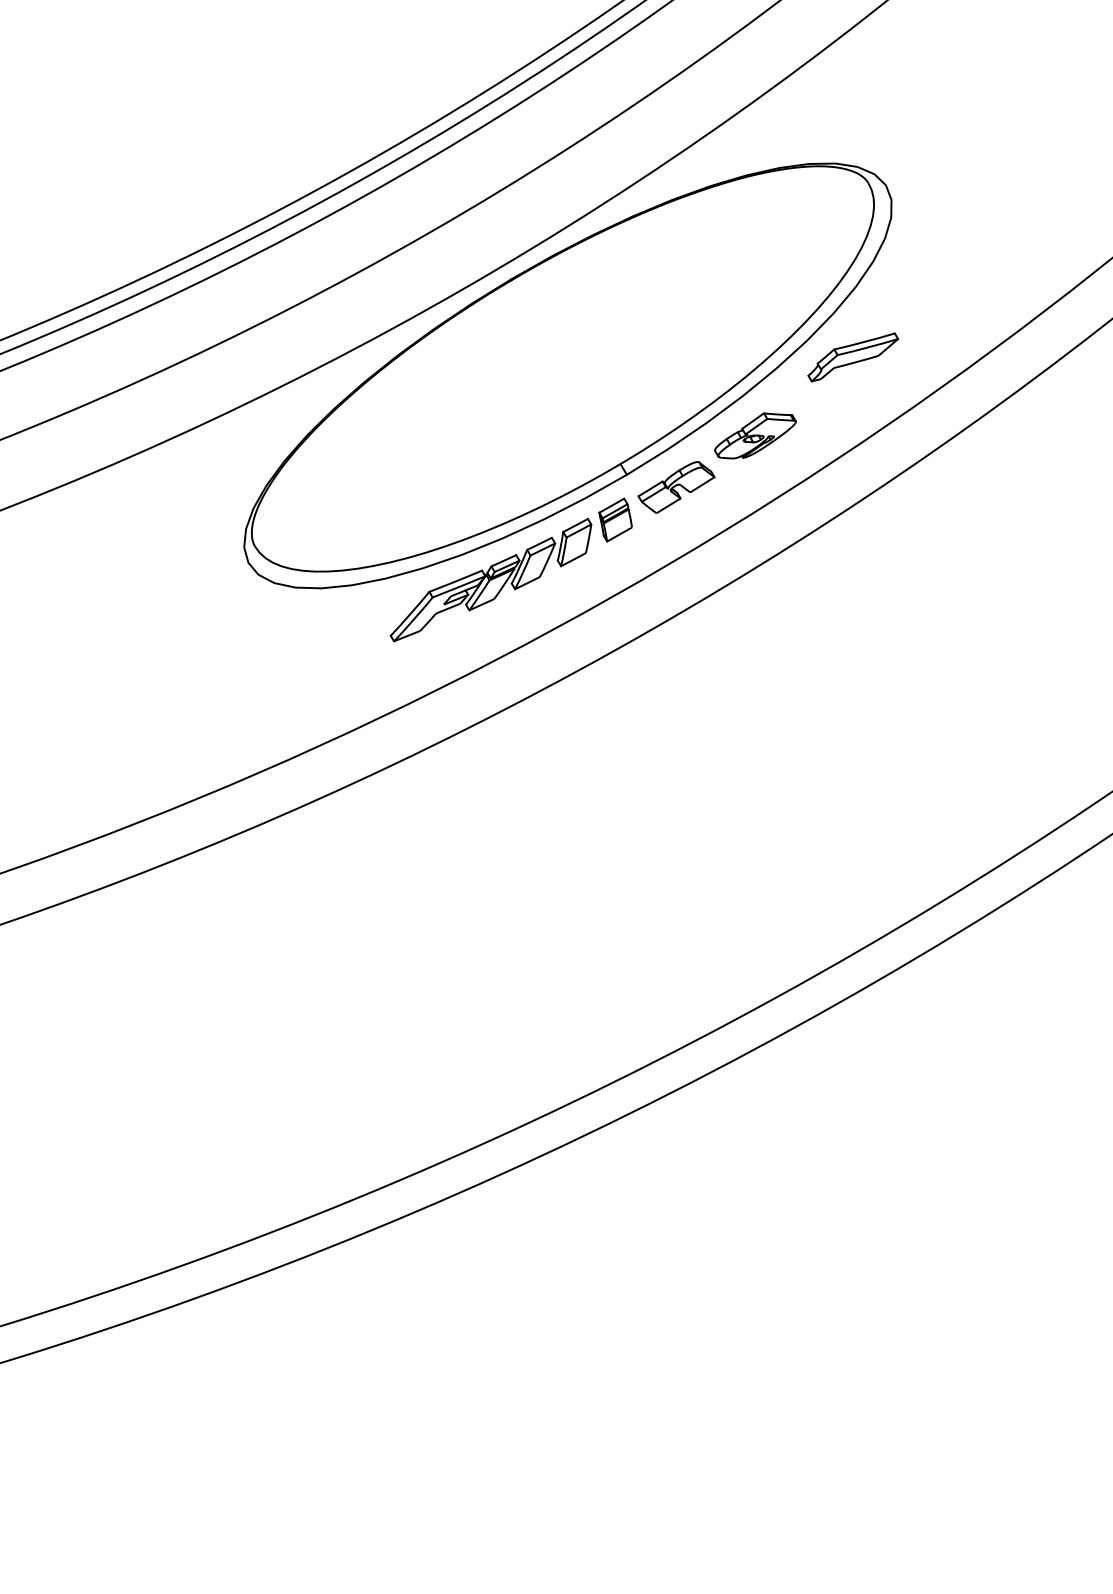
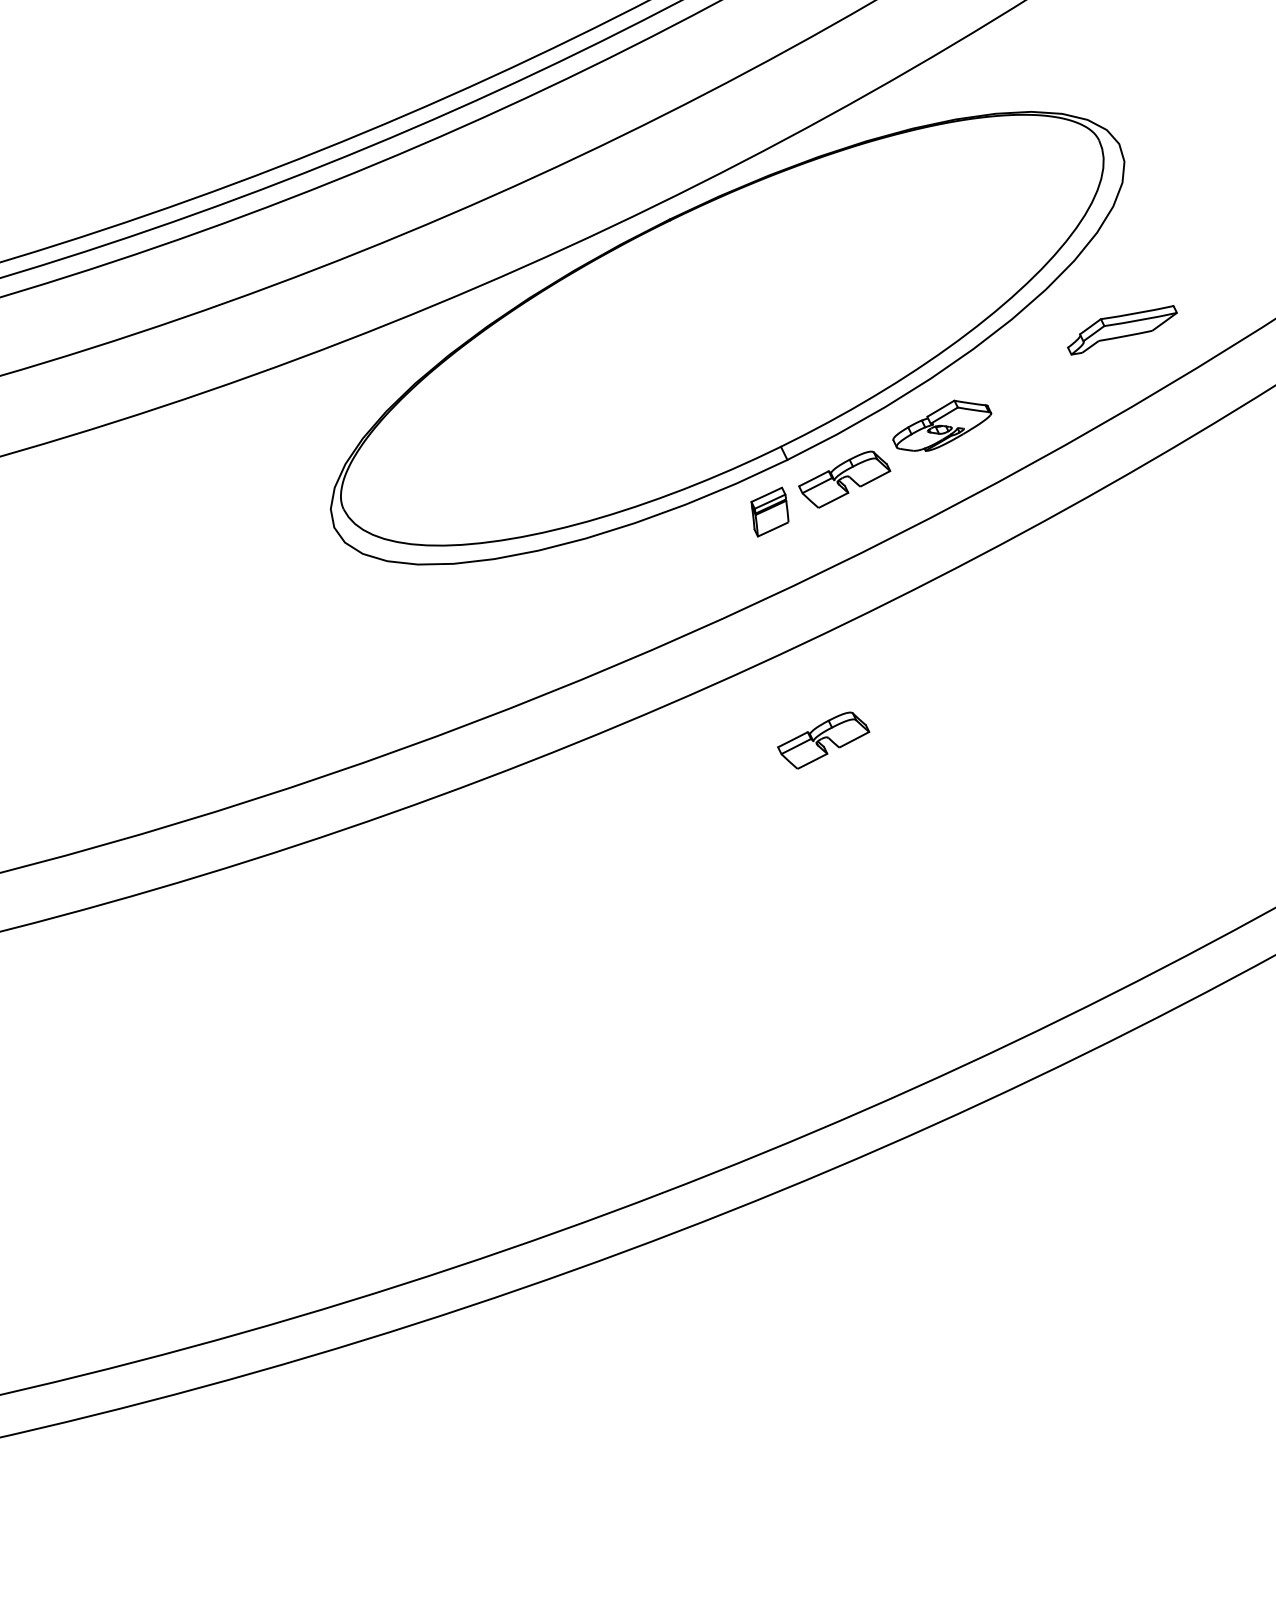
part: (853, 357) -> (1122, 330), moved
part: (490, 579) -> (617, 570), removed
part: (676, 709) -> (823, 740), added

